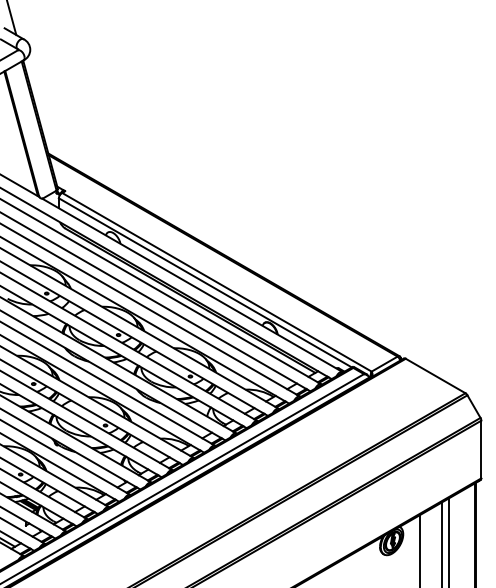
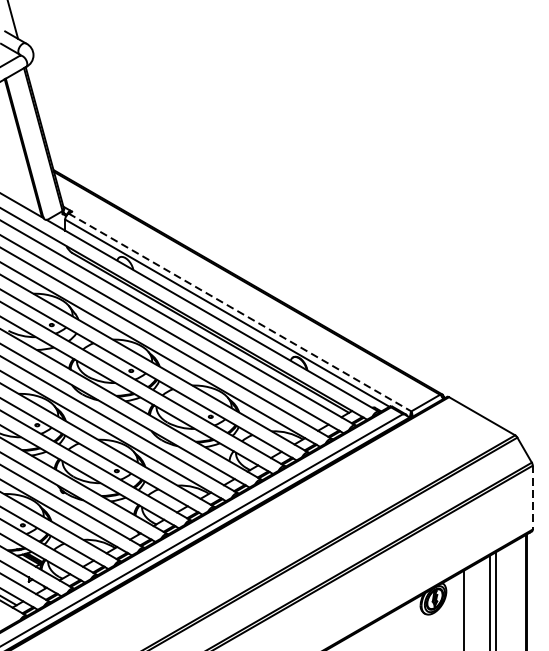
line: (216, 282) -> (239, 312), solid -> dashed
line: (481, 449) -> (532, 497), solid -> dashed

